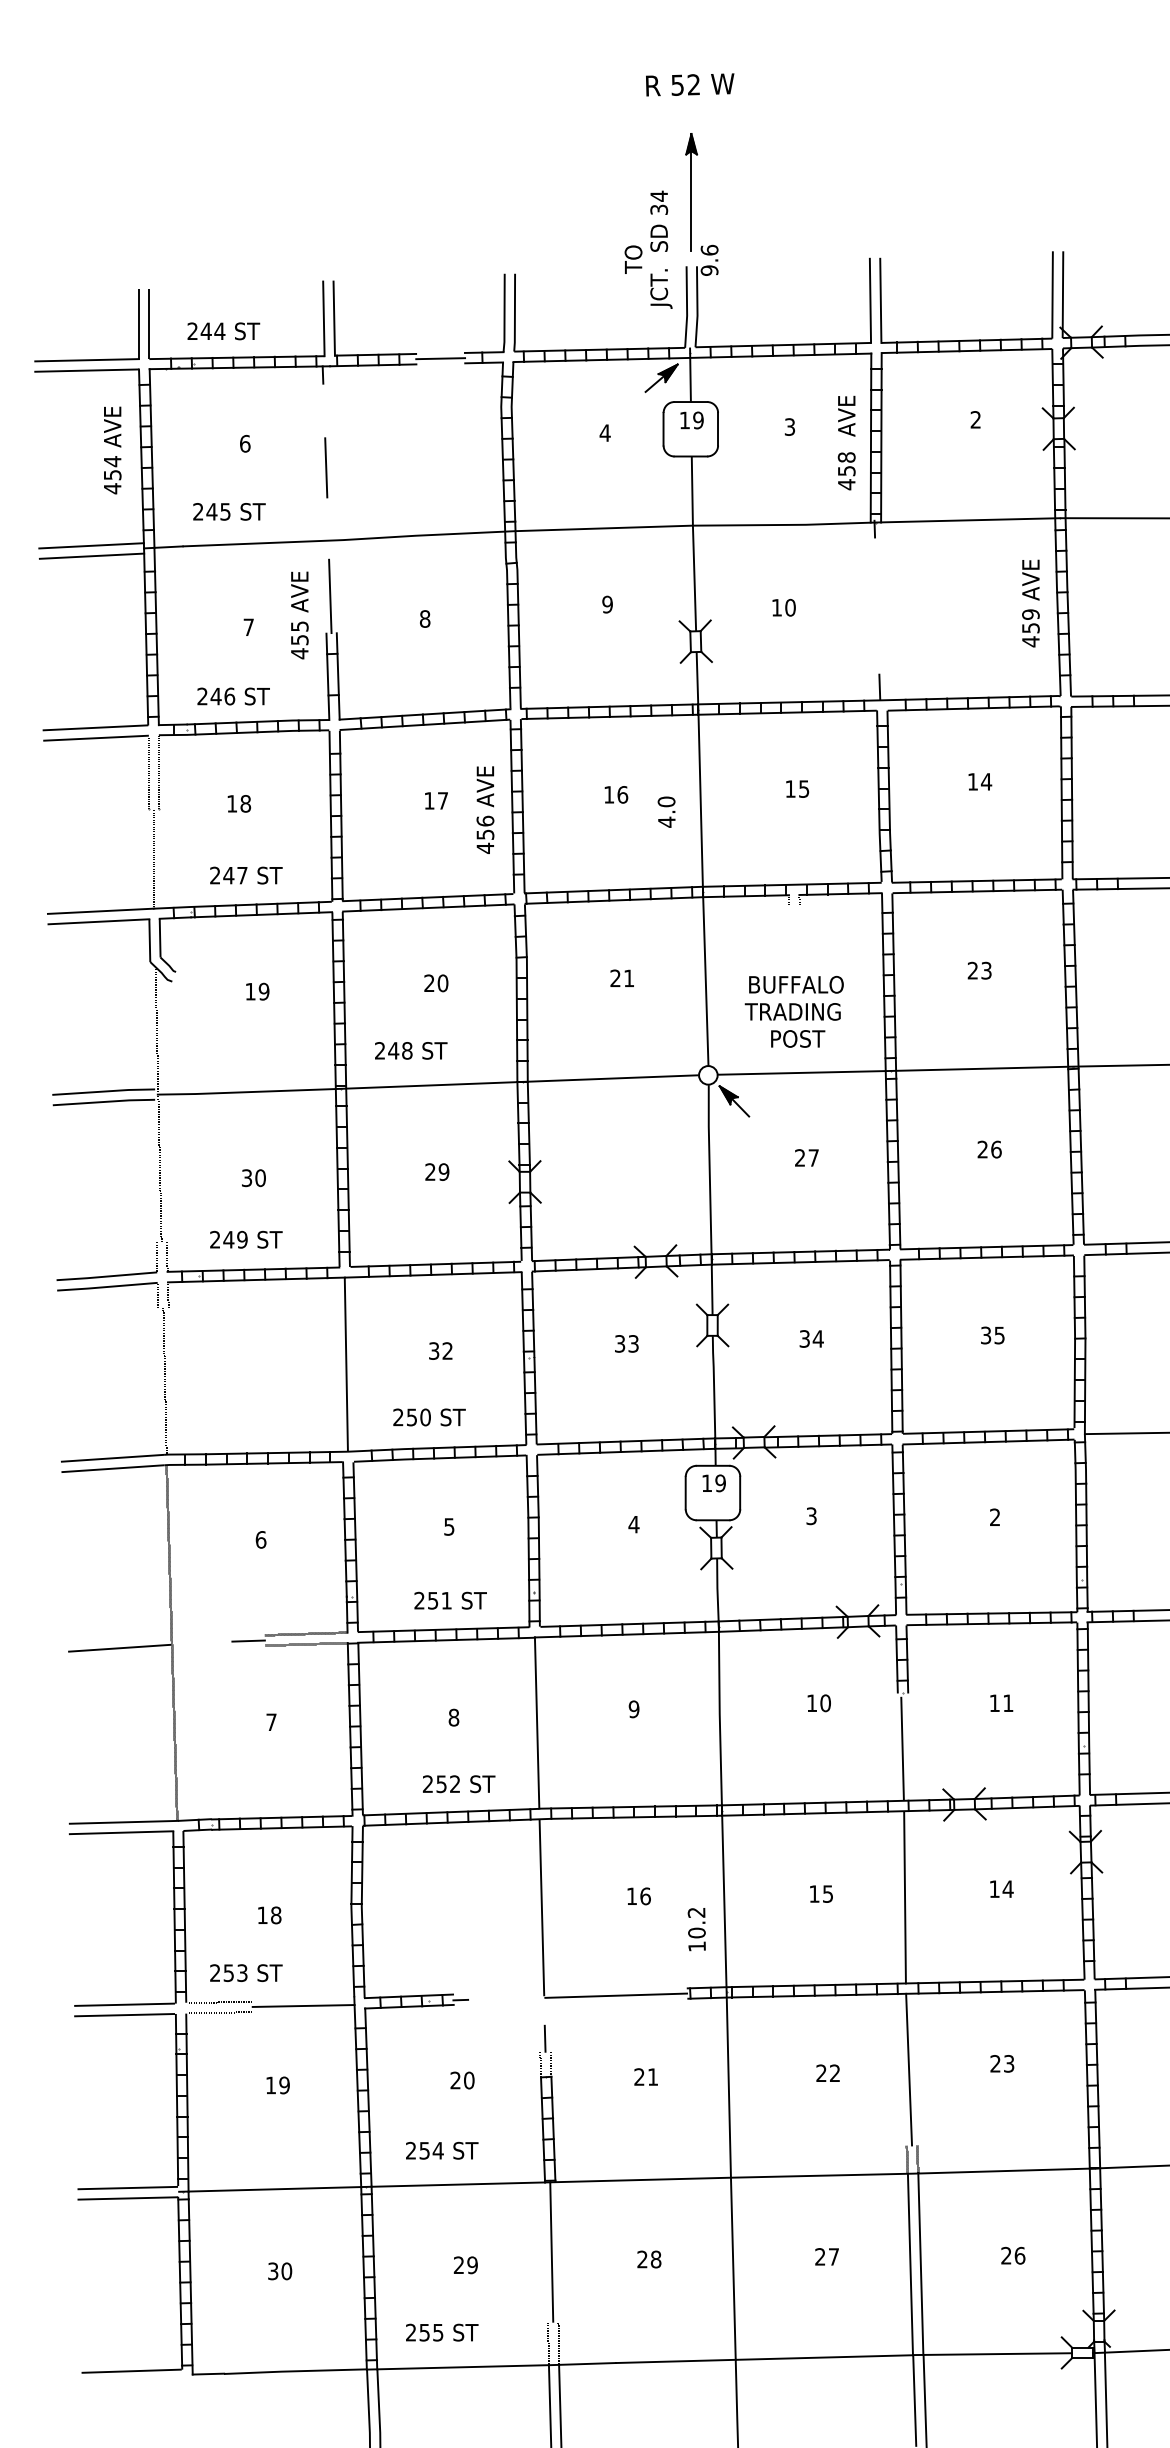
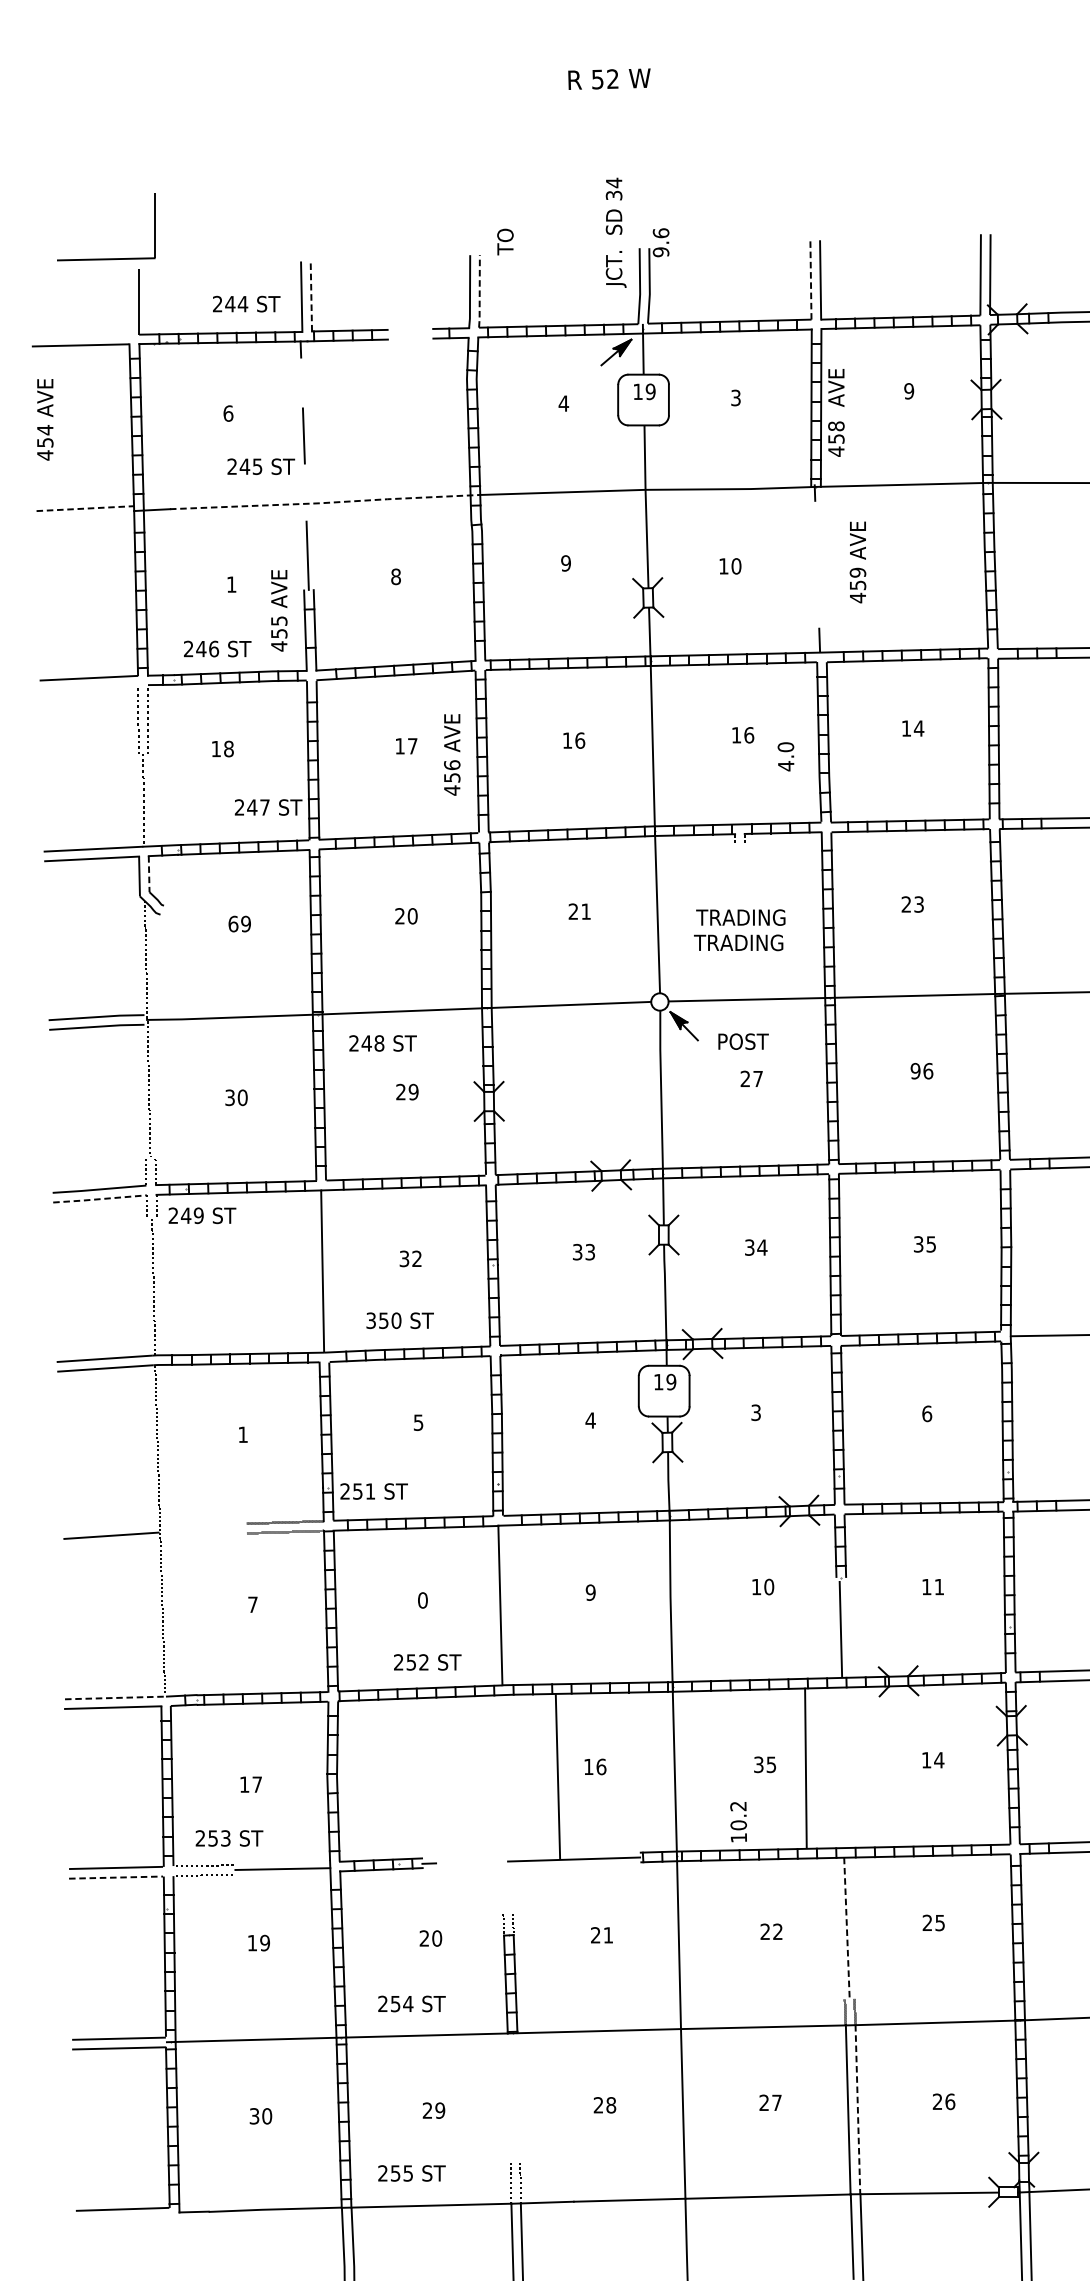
text: (690, 84) -> (609, 78), moved
part: (691, 192) -> (644, 179), removed
text: (633, 259) -> (505, 241), moved
line: (870, 300) -> (811, 280), solid -> dashed
line: (514, 312) -> (479, 291), solid -> dashed
line: (334, 318) -> (311, 296), solid -> dashed
text: (223, 331) -> (246, 304), moved
line: (440, 358) -> (410, 334), removed
part: (86, 359) -> (105, 258), moved
text: (975, 419) -> (908, 390), 2 -> 9
text: (846, 442) -> (836, 412), moved
text: (112, 450) -> (45, 419), moved
text: (229, 511) -> (261, 466), moved
line: (349, 539) -> (325, 502), solid -> dashed
line: (92, 545) -> (86, 508), solid -> dashed
line: (91, 555) -> (85, 517), removed
text: (1030, 603) -> (857, 562), moved
text: (299, 615) -> (278, 610), moved
text: (248, 626) -> (231, 583), 7 -> 1
line: (95, 737) -> (88, 687), removed
text: (804, 788) -> (749, 734), 15 -> 16
text: (666, 811) -> (785, 756), moved
text: (246, 875) -> (268, 807), moved
line: (160, 938) -> (149, 874), solid -> dashed
text: (795, 984) -> (741, 917), BUFFALO -> TRADING
text: (250, 991) -> (233, 923), 19 -> 69
text: (798, 1038) -> (743, 1041), moved
text: (411, 1050) -> (383, 1043), moved
text: (982, 1149) -> (915, 1071), 26 -> 96
text: (246, 1239) -> (202, 1215), moved
line: (106, 1287) -> (99, 1199), solid -> dashed
text: (398, 1417) -> (371, 1320), 250 -> 350
text: (995, 1517) -> (927, 1413), 2 -> 6
text: (260, 1539) -> (242, 1434), 6 -> 1
text: (450, 1600) -> (374, 1491), moved
line: (248, 1640) -> (231, 1528), removed
text: (453, 1717) -> (422, 1600), 8 -> 0
line: (124, 1822) -> (115, 1698), solid -> dashed
text: (814, 1893) -> (758, 1764), 15 -> 35
line: (904, 1897) -> (805, 1767), moved
line: (541, 1907) -> (557, 1776), moved
text: (276, 1915) -> (257, 1784), 18 -> 17
text: (696, 1929) -> (738, 1822), moved
line: (125, 2015) -> (116, 1877), solid -> dashed
line: (544, 2038) -> (507, 1899), removed
text: (1009, 2063) -> (940, 1922), 23 -> 25
line: (909, 2069) -> (847, 1928), solid -> dashed
line: (551, 2251) -> (513, 2097), removed
line: (920, 2264) -> (857, 2109), solid -> dashed

